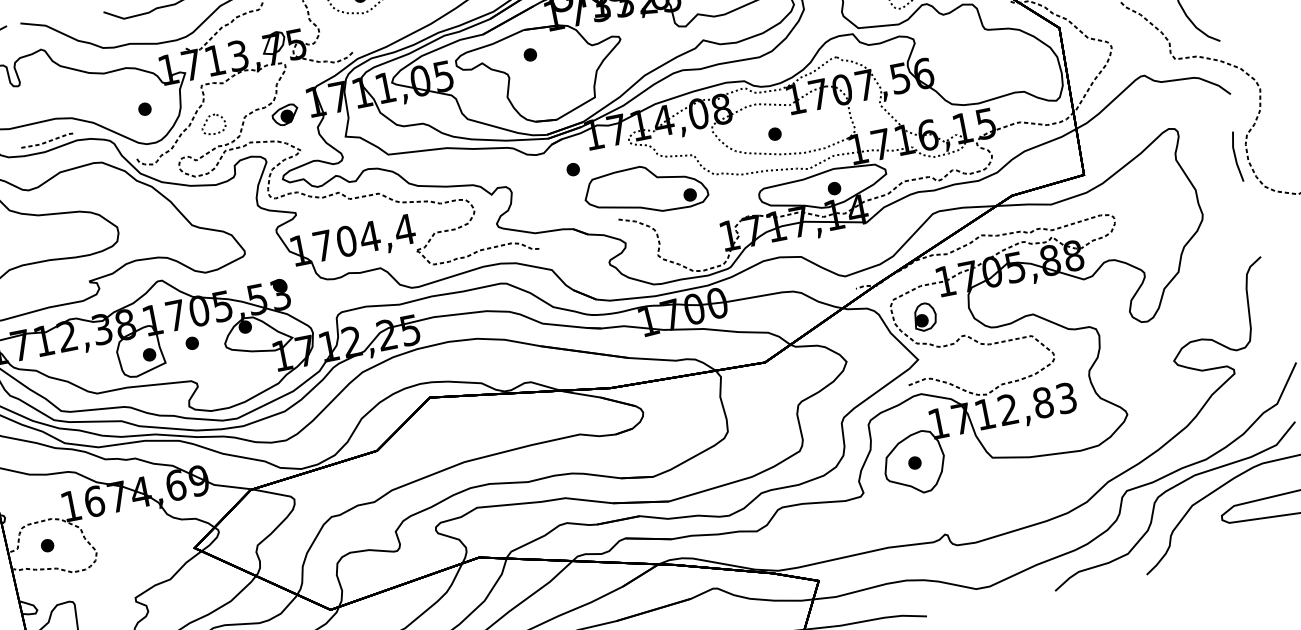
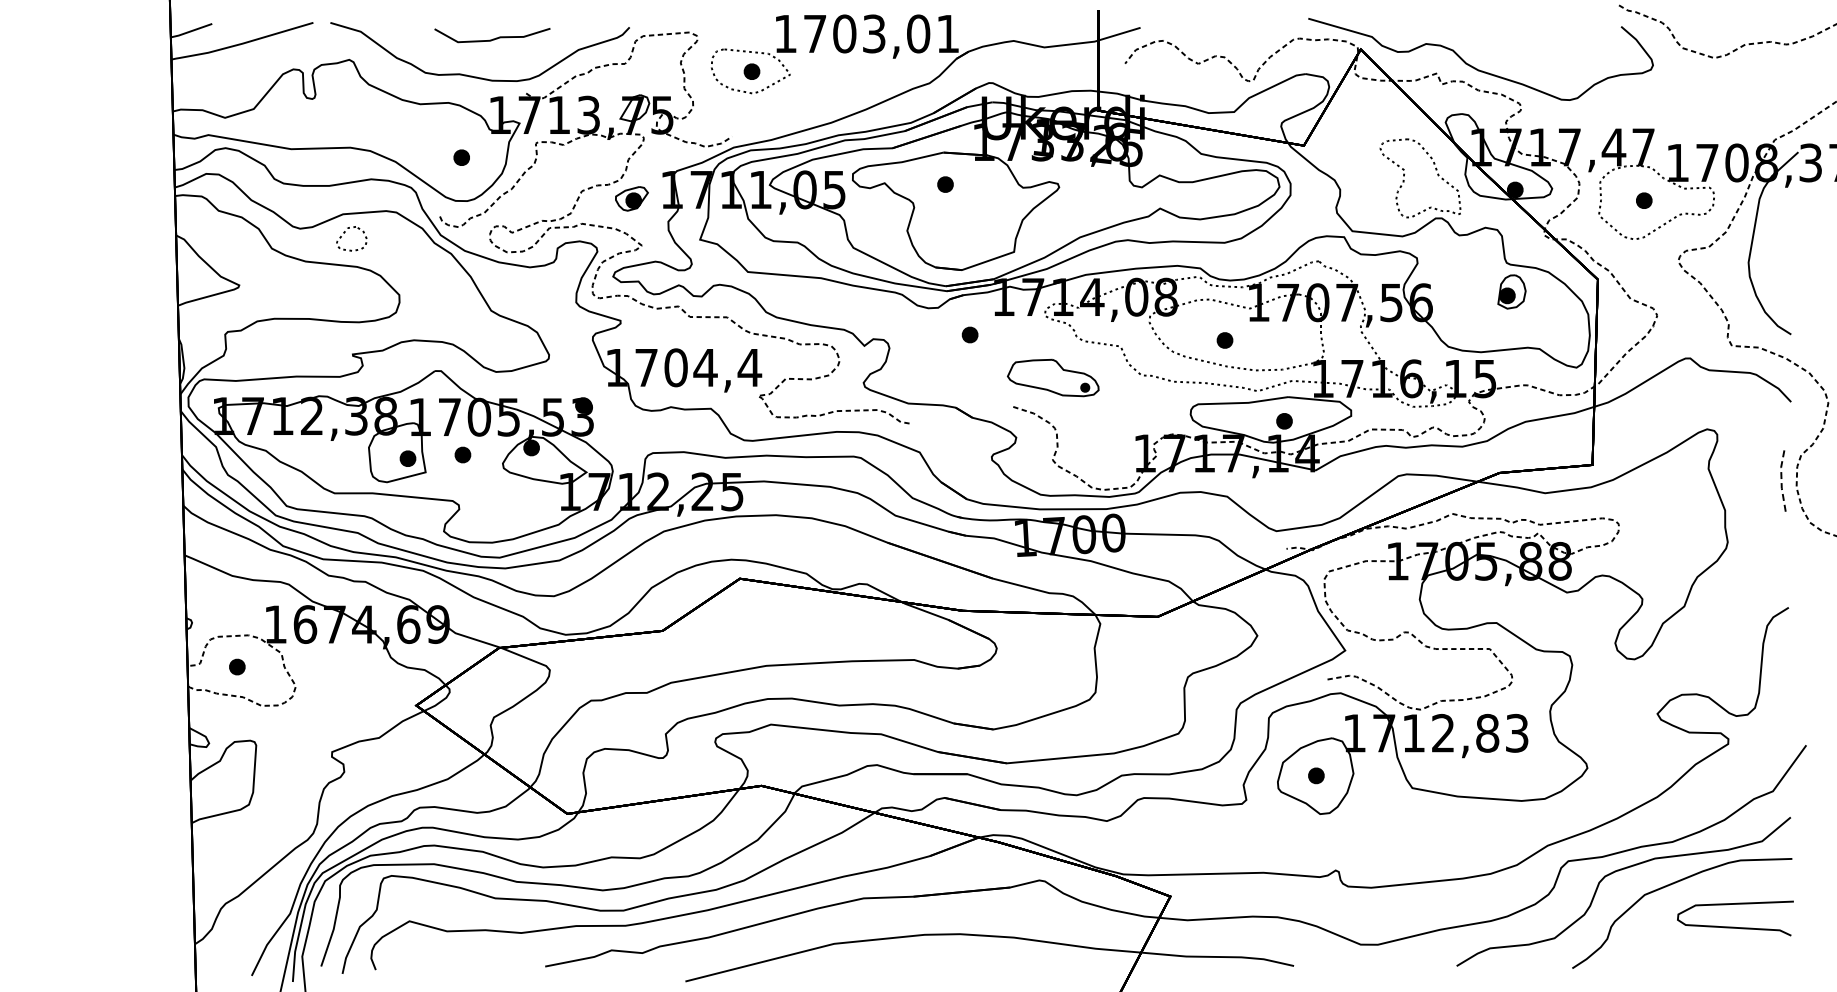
part: (207, 120) -> (345, 232), moved
line: (48, 140) -> (336, 172), removed
line: (1235, 156) -> (1781, 479), solid -> dashed
part: (644, 190) -> (1052, 377), size x0.6
part: (924, 316) -> (1511, 291), moved

